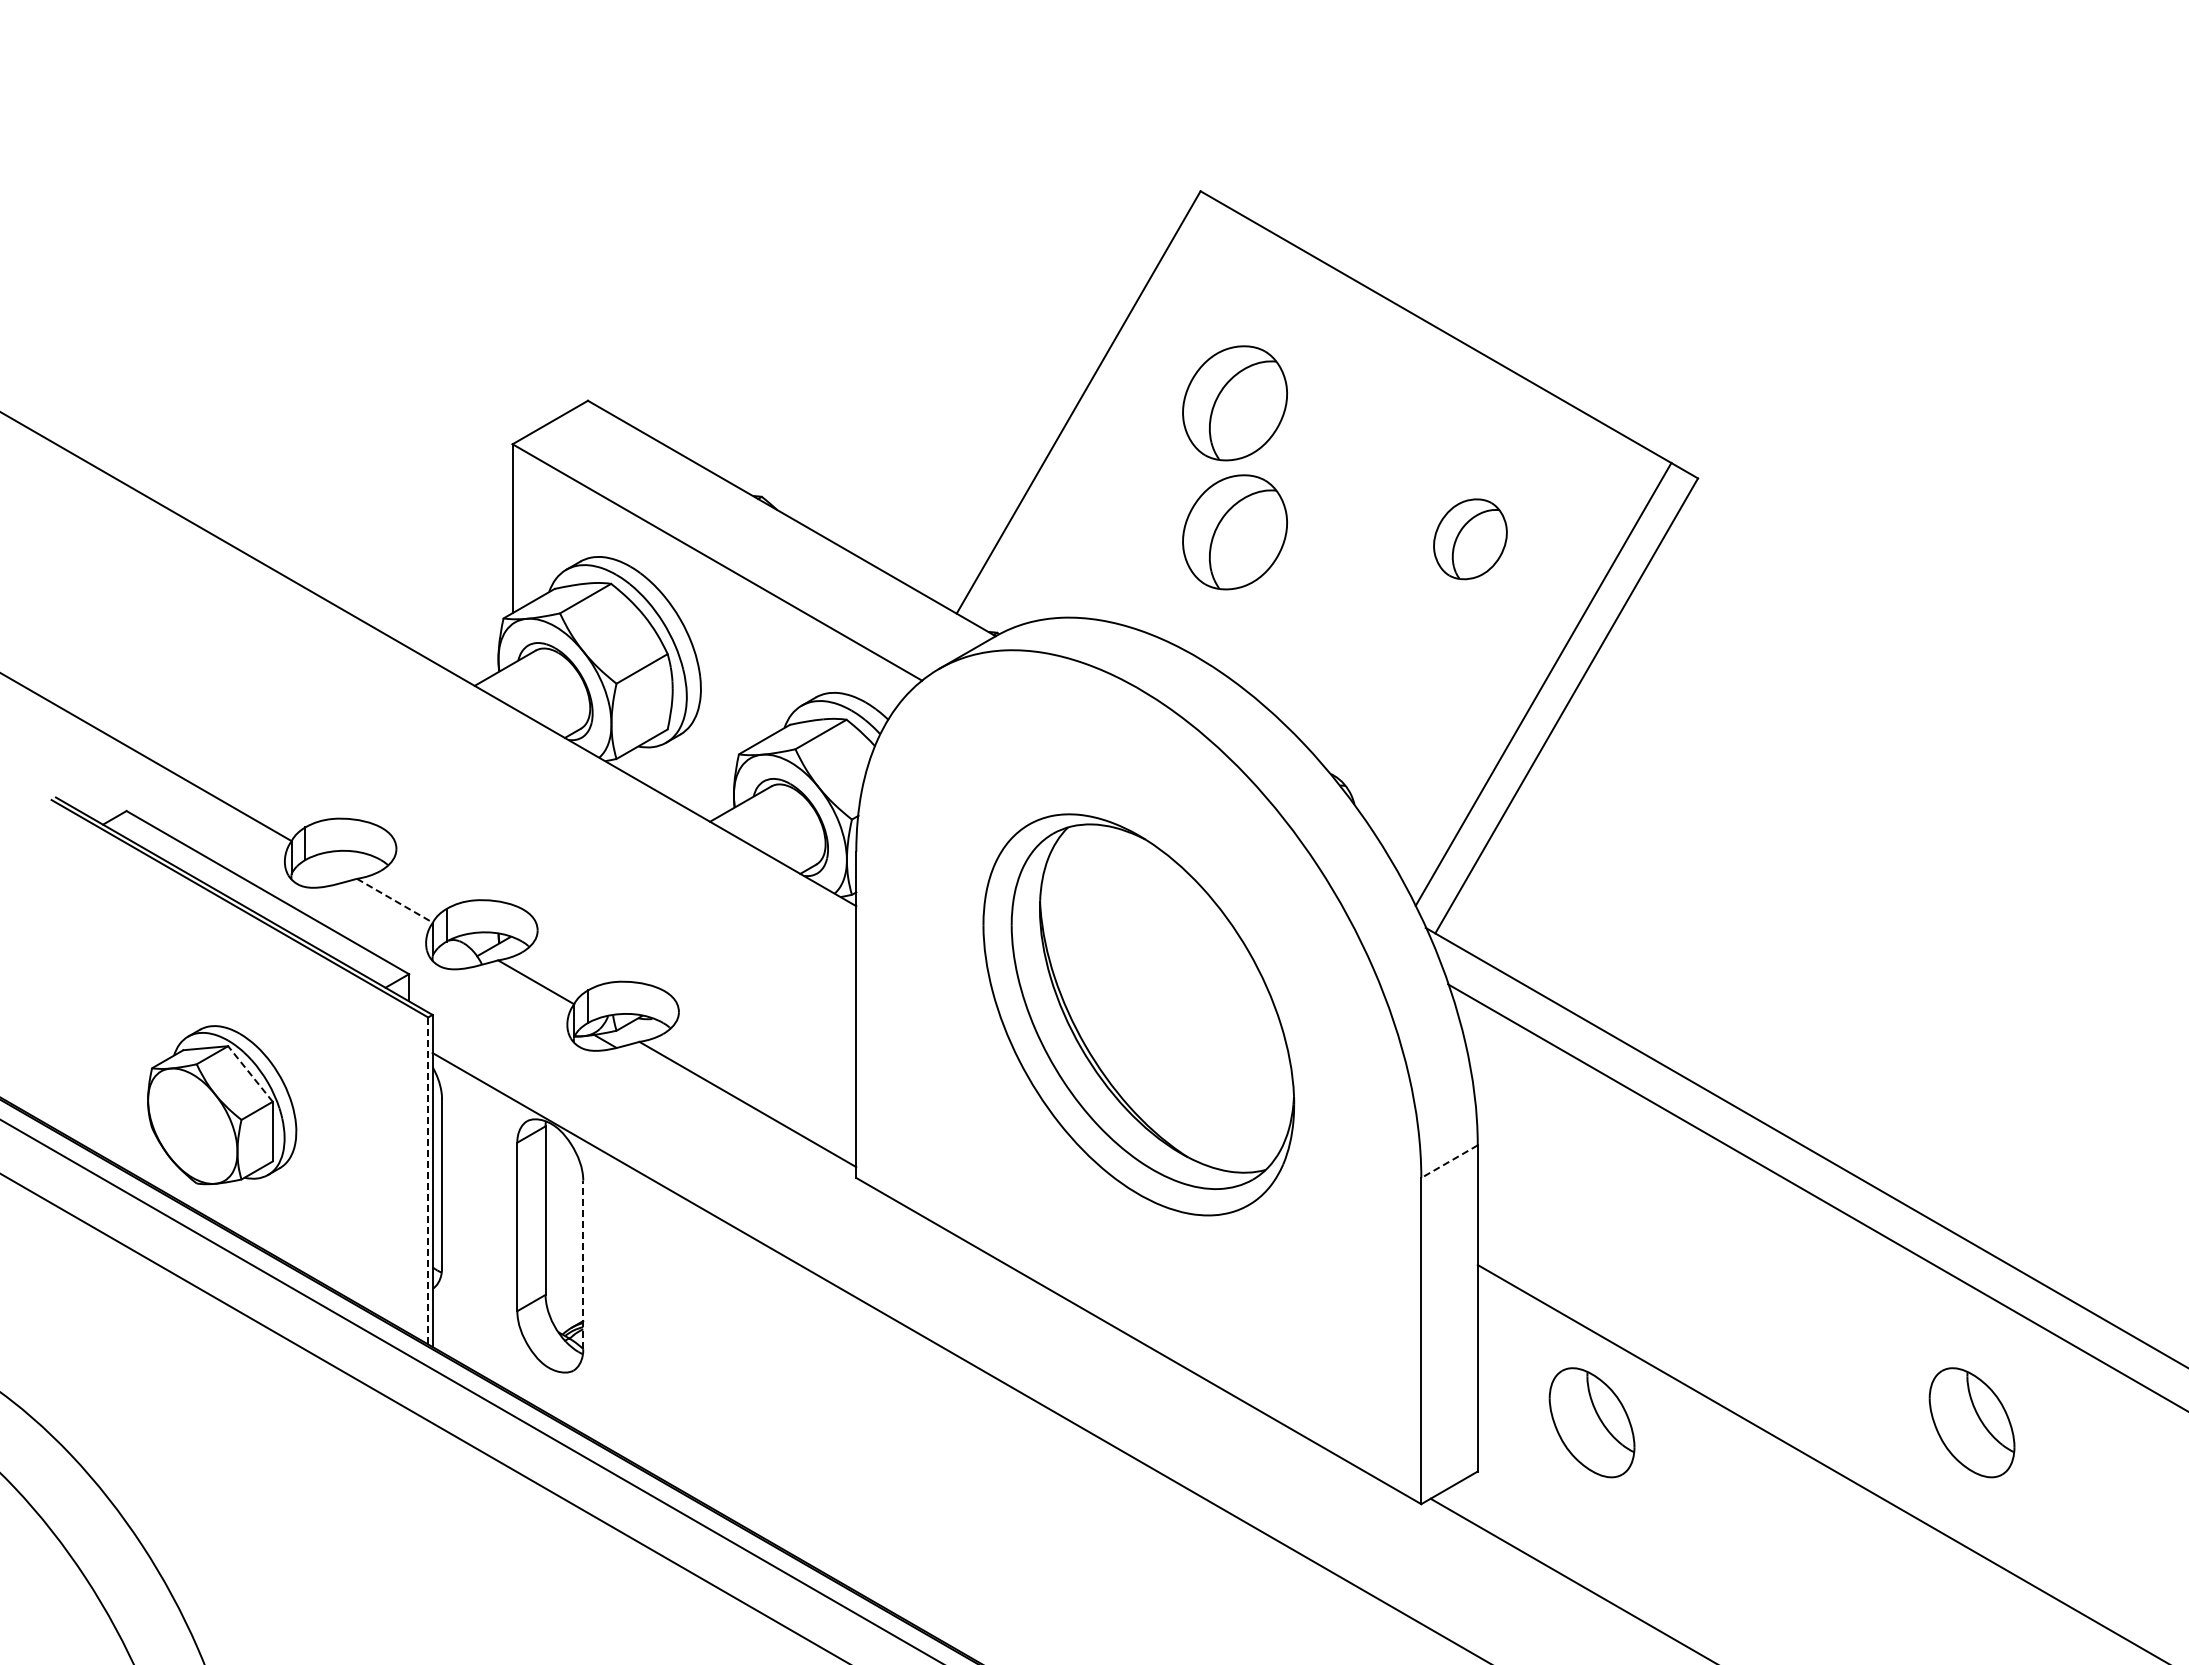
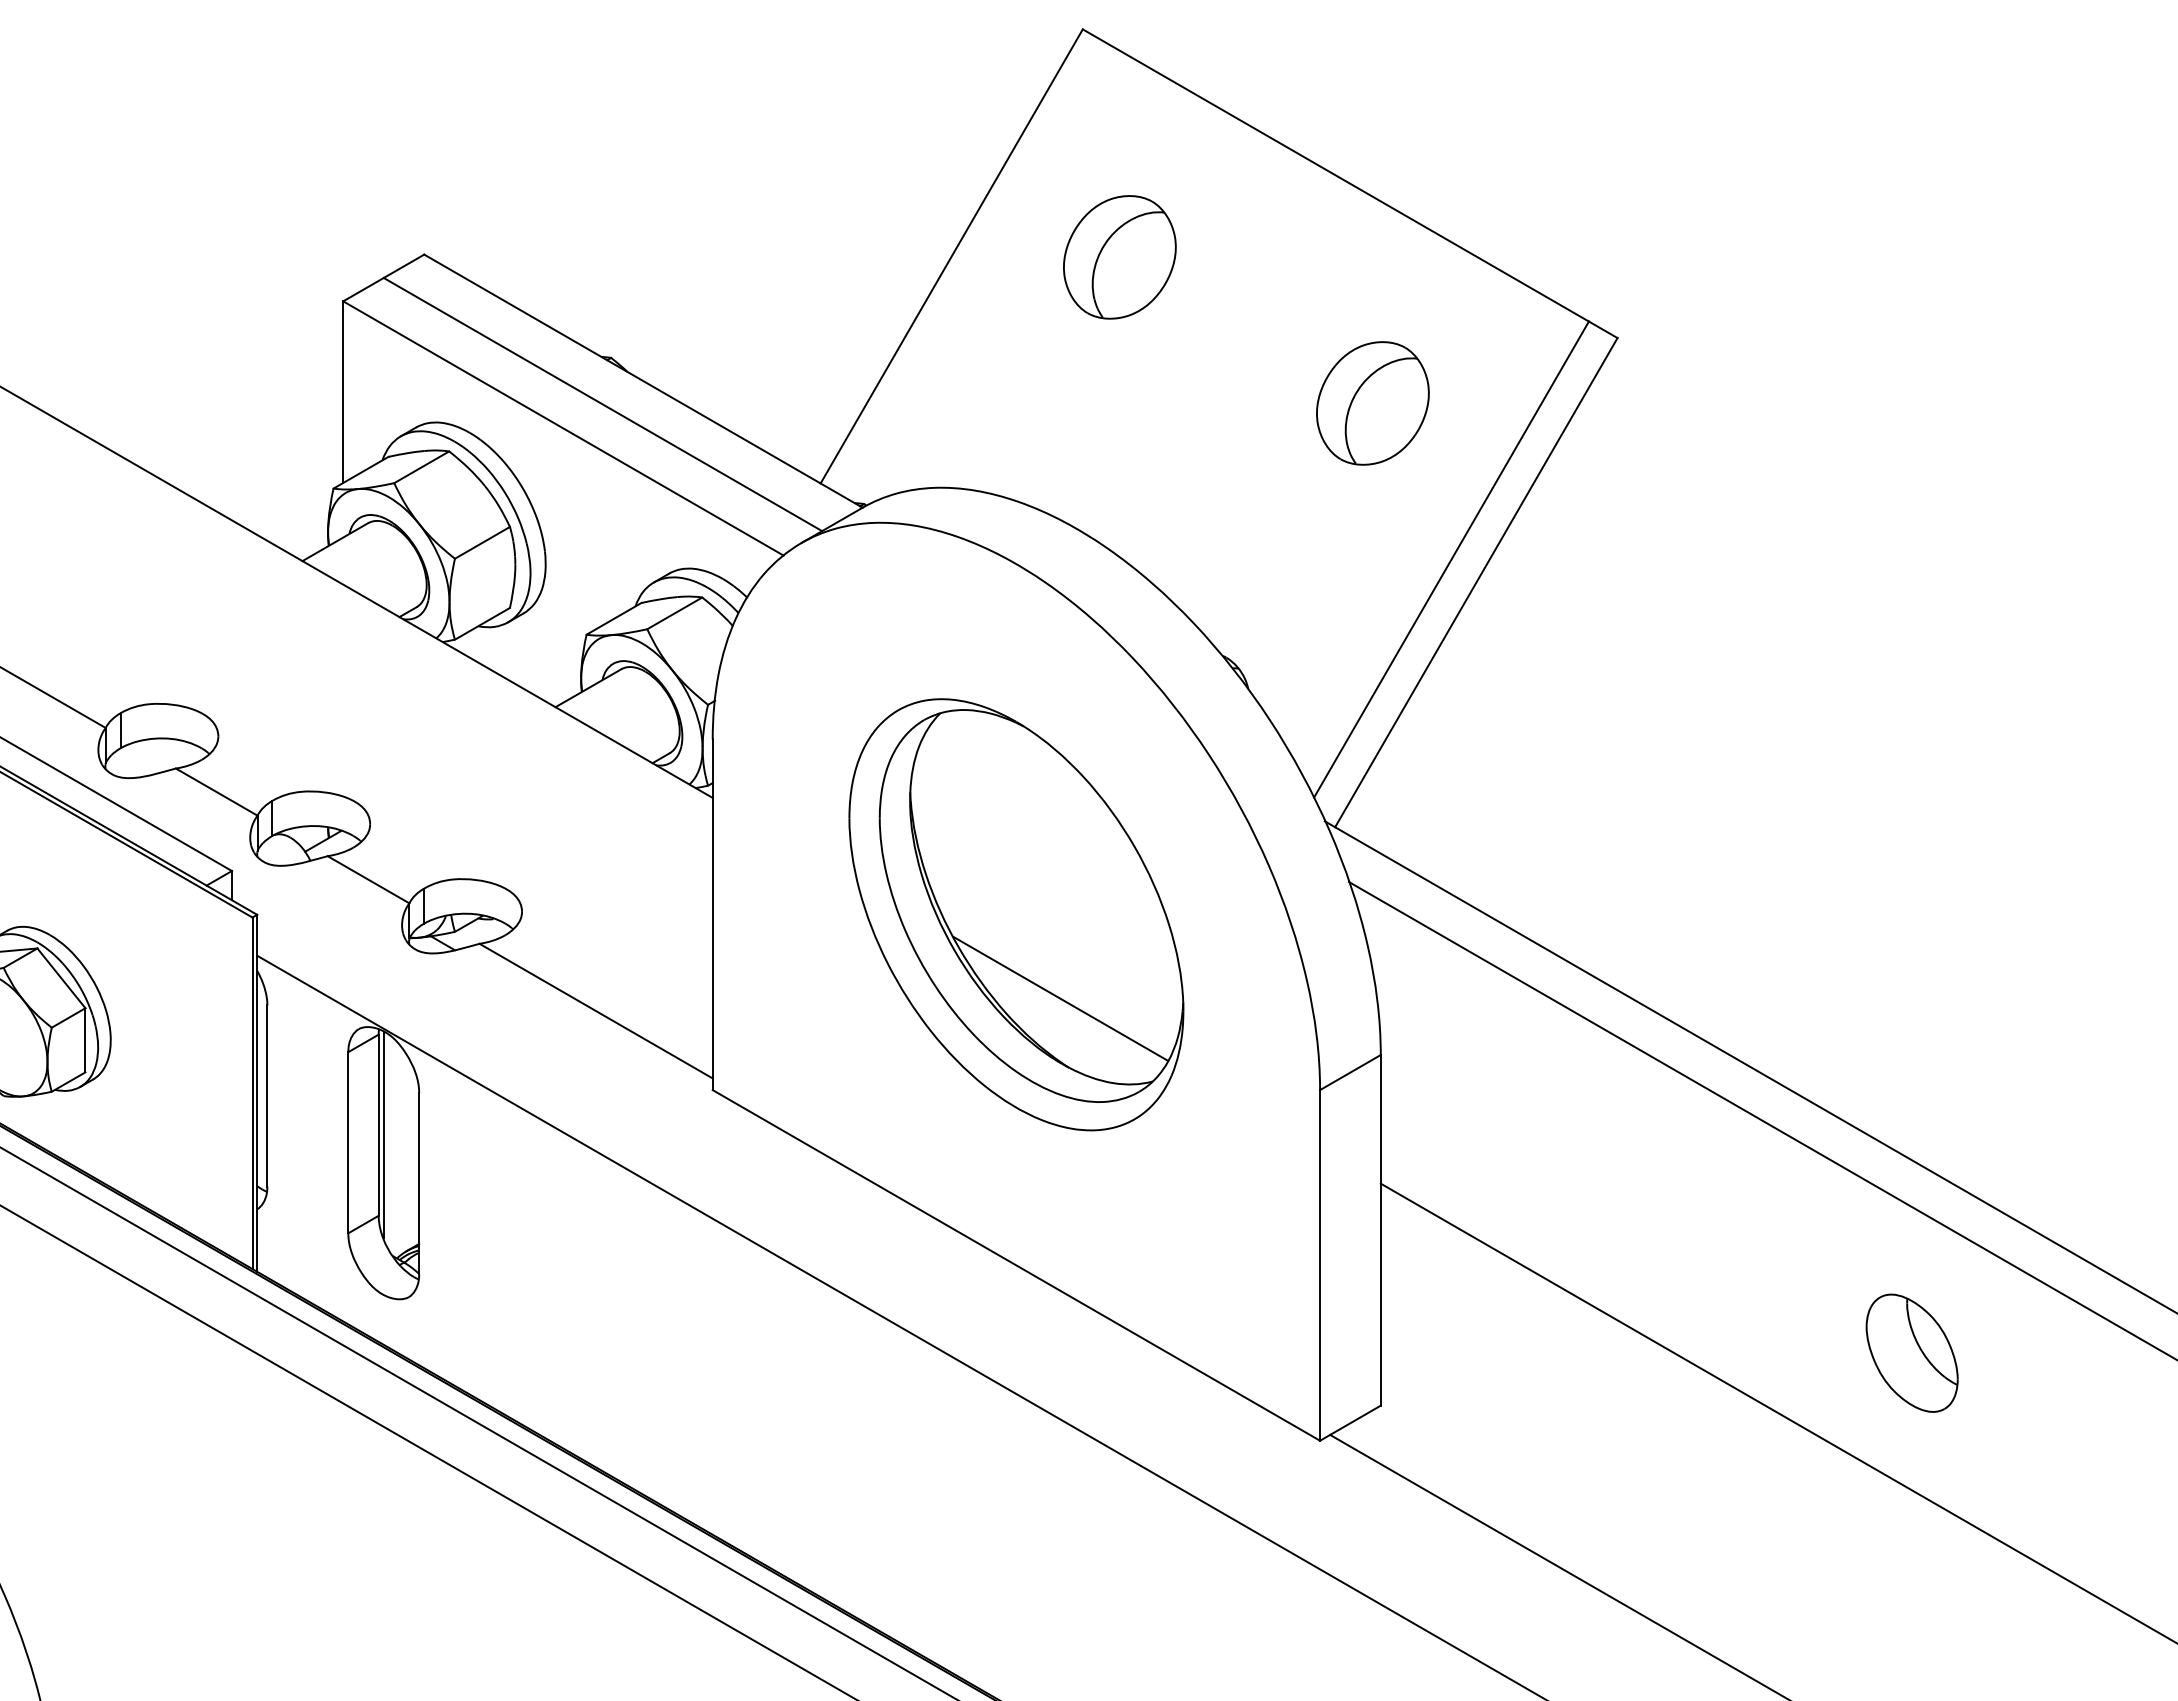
part: (1234, 532) -> (1119, 396), removed
line: (754, 539) -> (603, 403), added
part: (1470, 539) -> (1372, 403), size x1.43
line: (394, 900) -> (216, 791), dashed -> solid
line: (250, 1074) -> (61, 978), dashed -> solid
line: (1179, 1092) -> (1060, 998), added
line: (1449, 1161) -> (1350, 1072), dashed -> solid
line: (428, 1180) -> (252, 1092), dashed -> solid
line: (550, 1219) -> (383, 1134), added
line: (583, 1264) -> (419, 1183), dashed -> solid
part: (1591, 1422) -> (1503, 1352), removed

